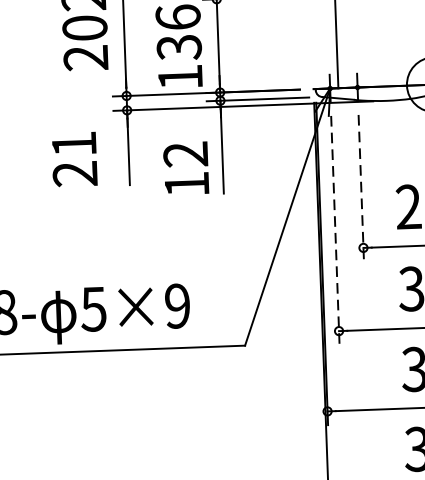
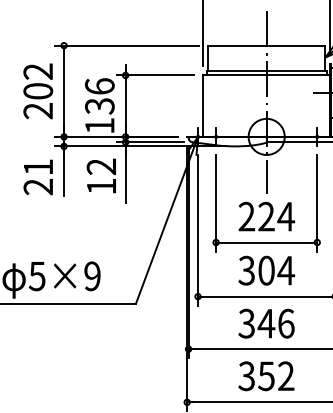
text: (73, 159) -> (37, 177), moved
text: (184, 167) -> (100, 175), moved
line: (361, 188) -> (216, 203), dashed -> solid
line: (336, 230) -> (198, 230), dashed -> solid

